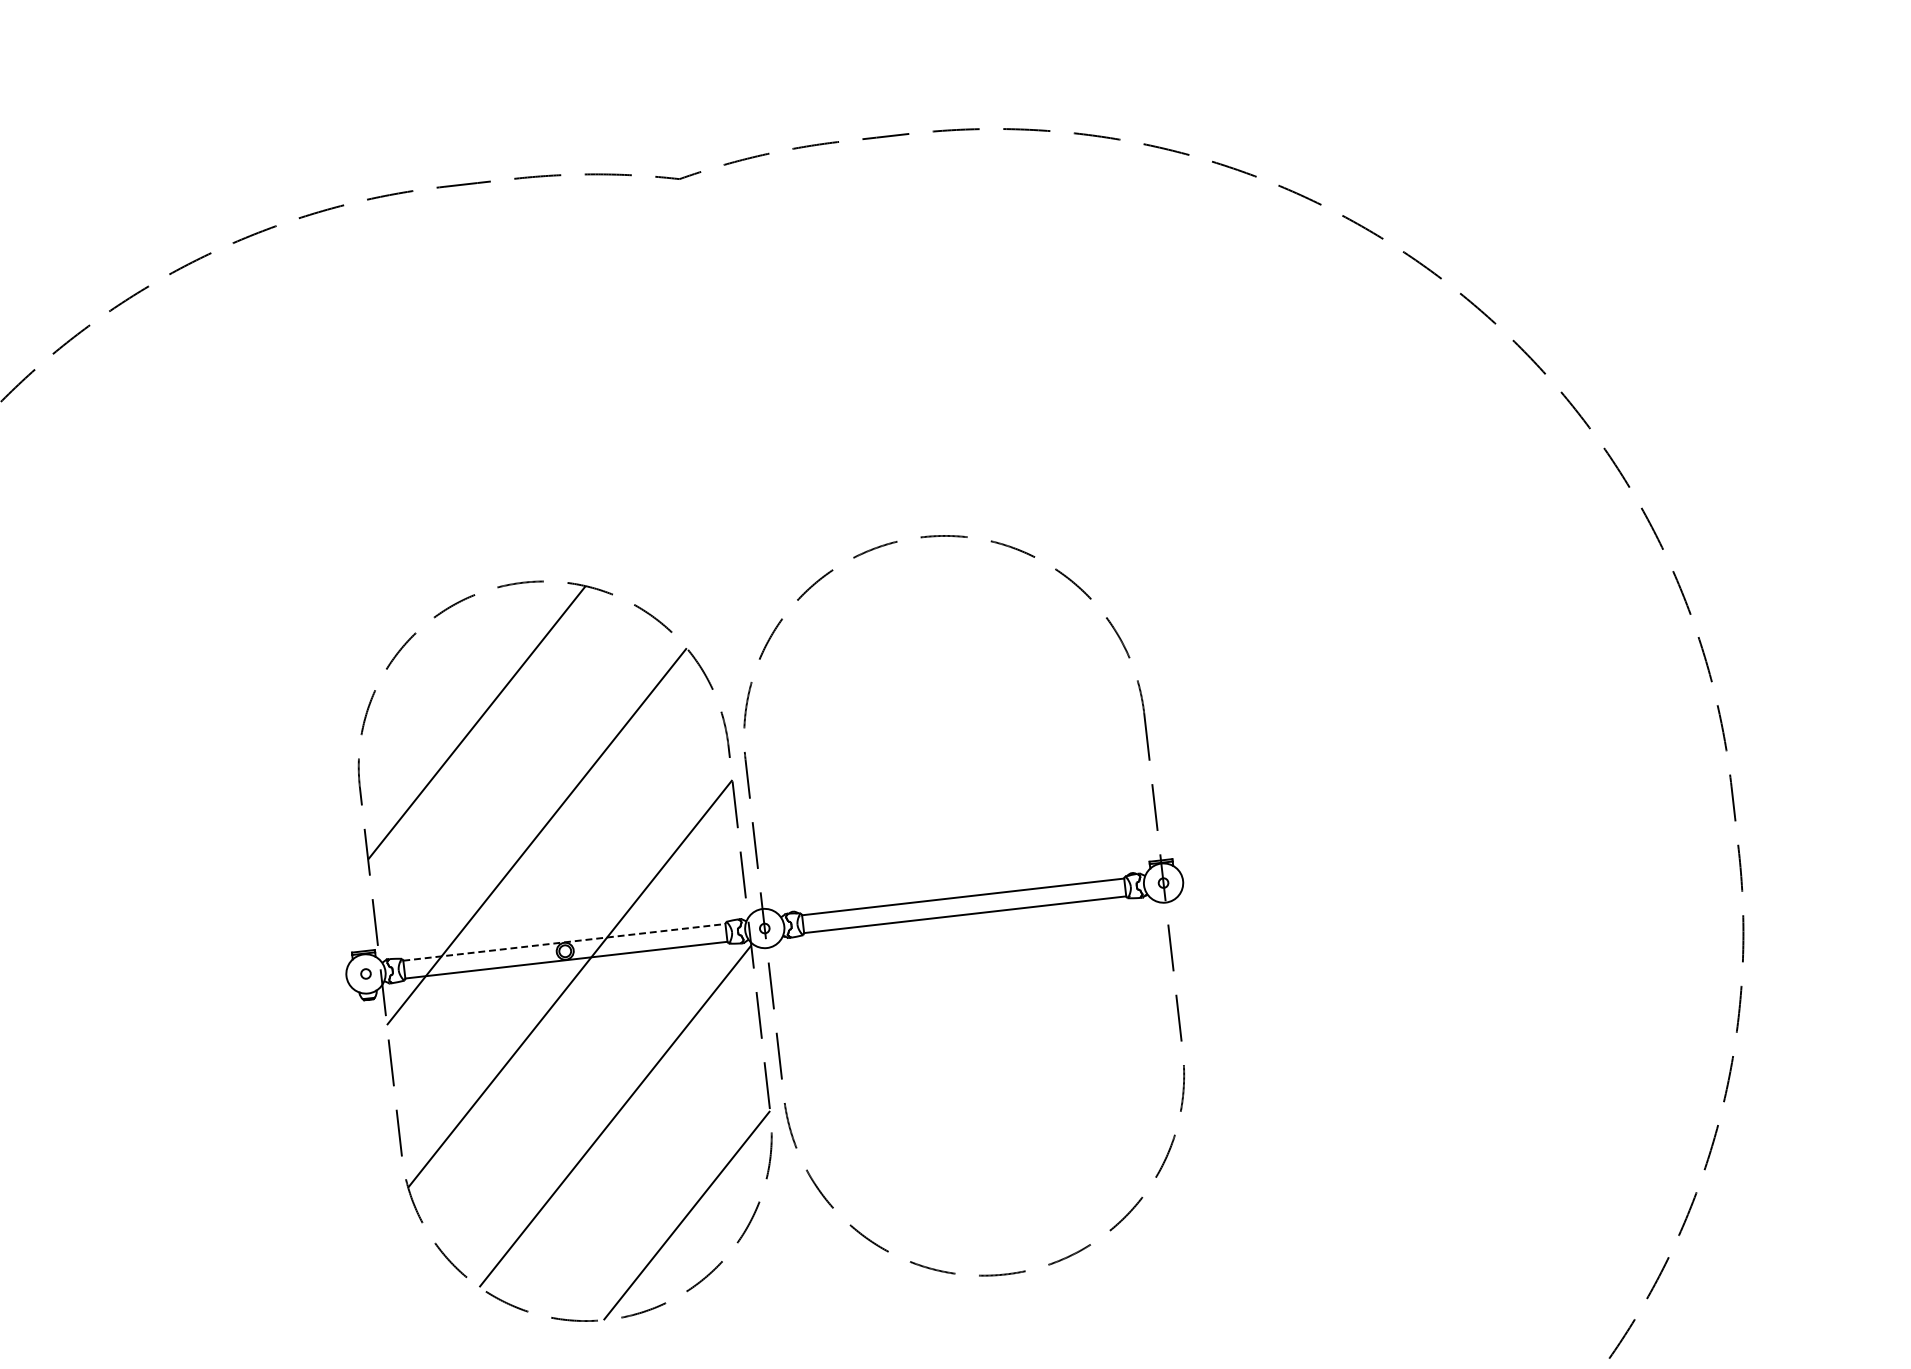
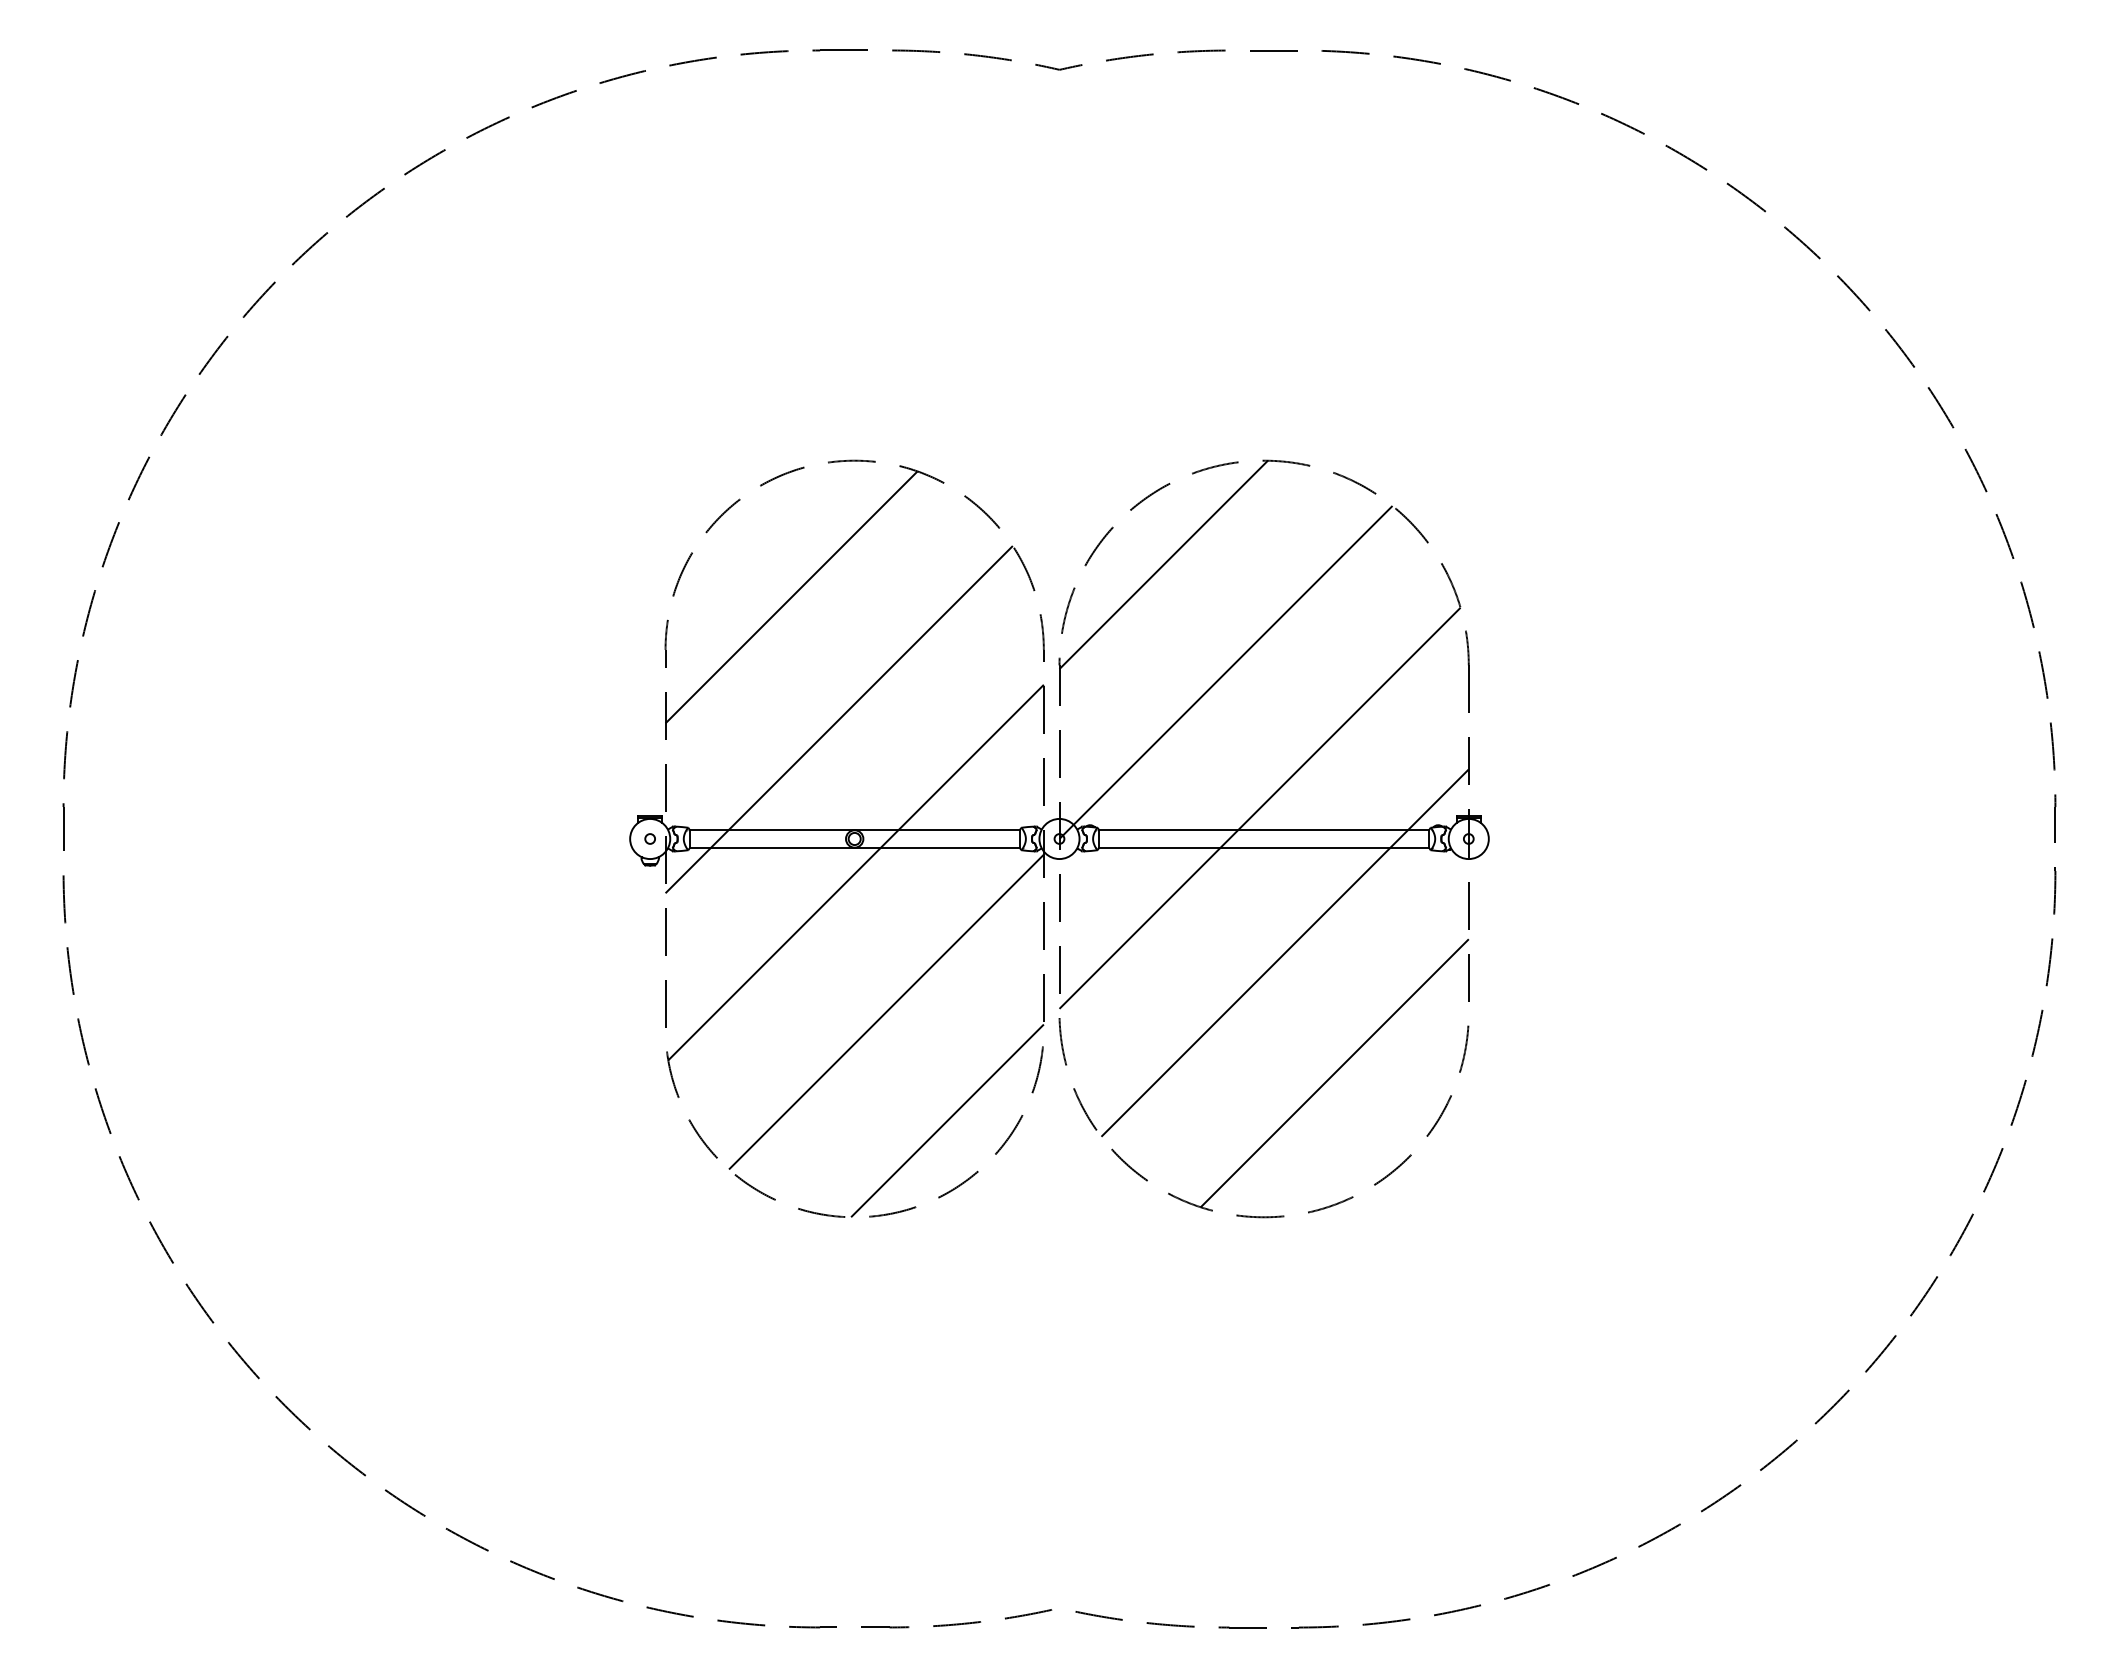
hatch: (962, 900) -> (1263, 833), added
line: (564, 941) -> (855, 829), dashed -> solid

